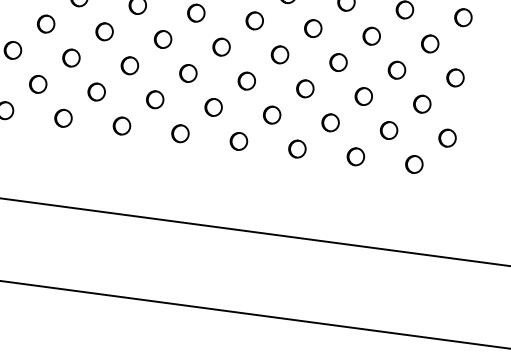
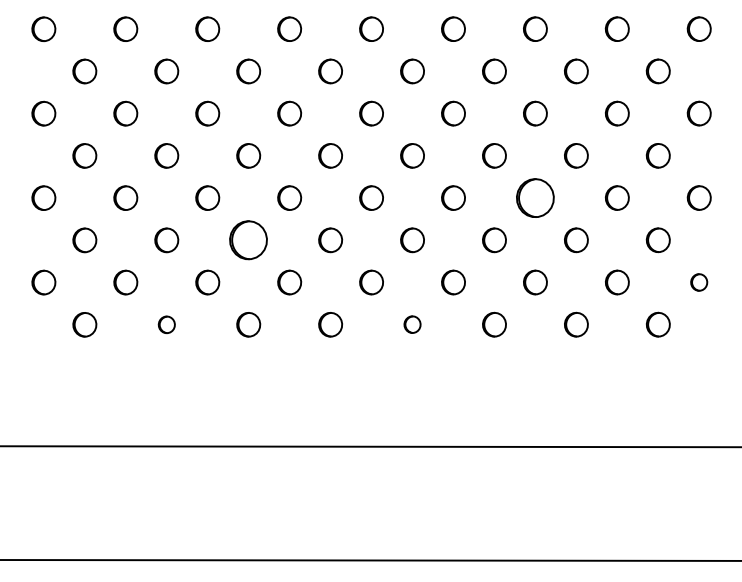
part: (338, 62) -> (535, 197), size x1.6
part: (129, 65) -> (248, 240), size x1.6
part: (63, 118) -> (166, 324), size x0.7
part: (446, 138) -> (698, 282), size x0.7
part: (238, 141) -> (412, 324), size x0.7

